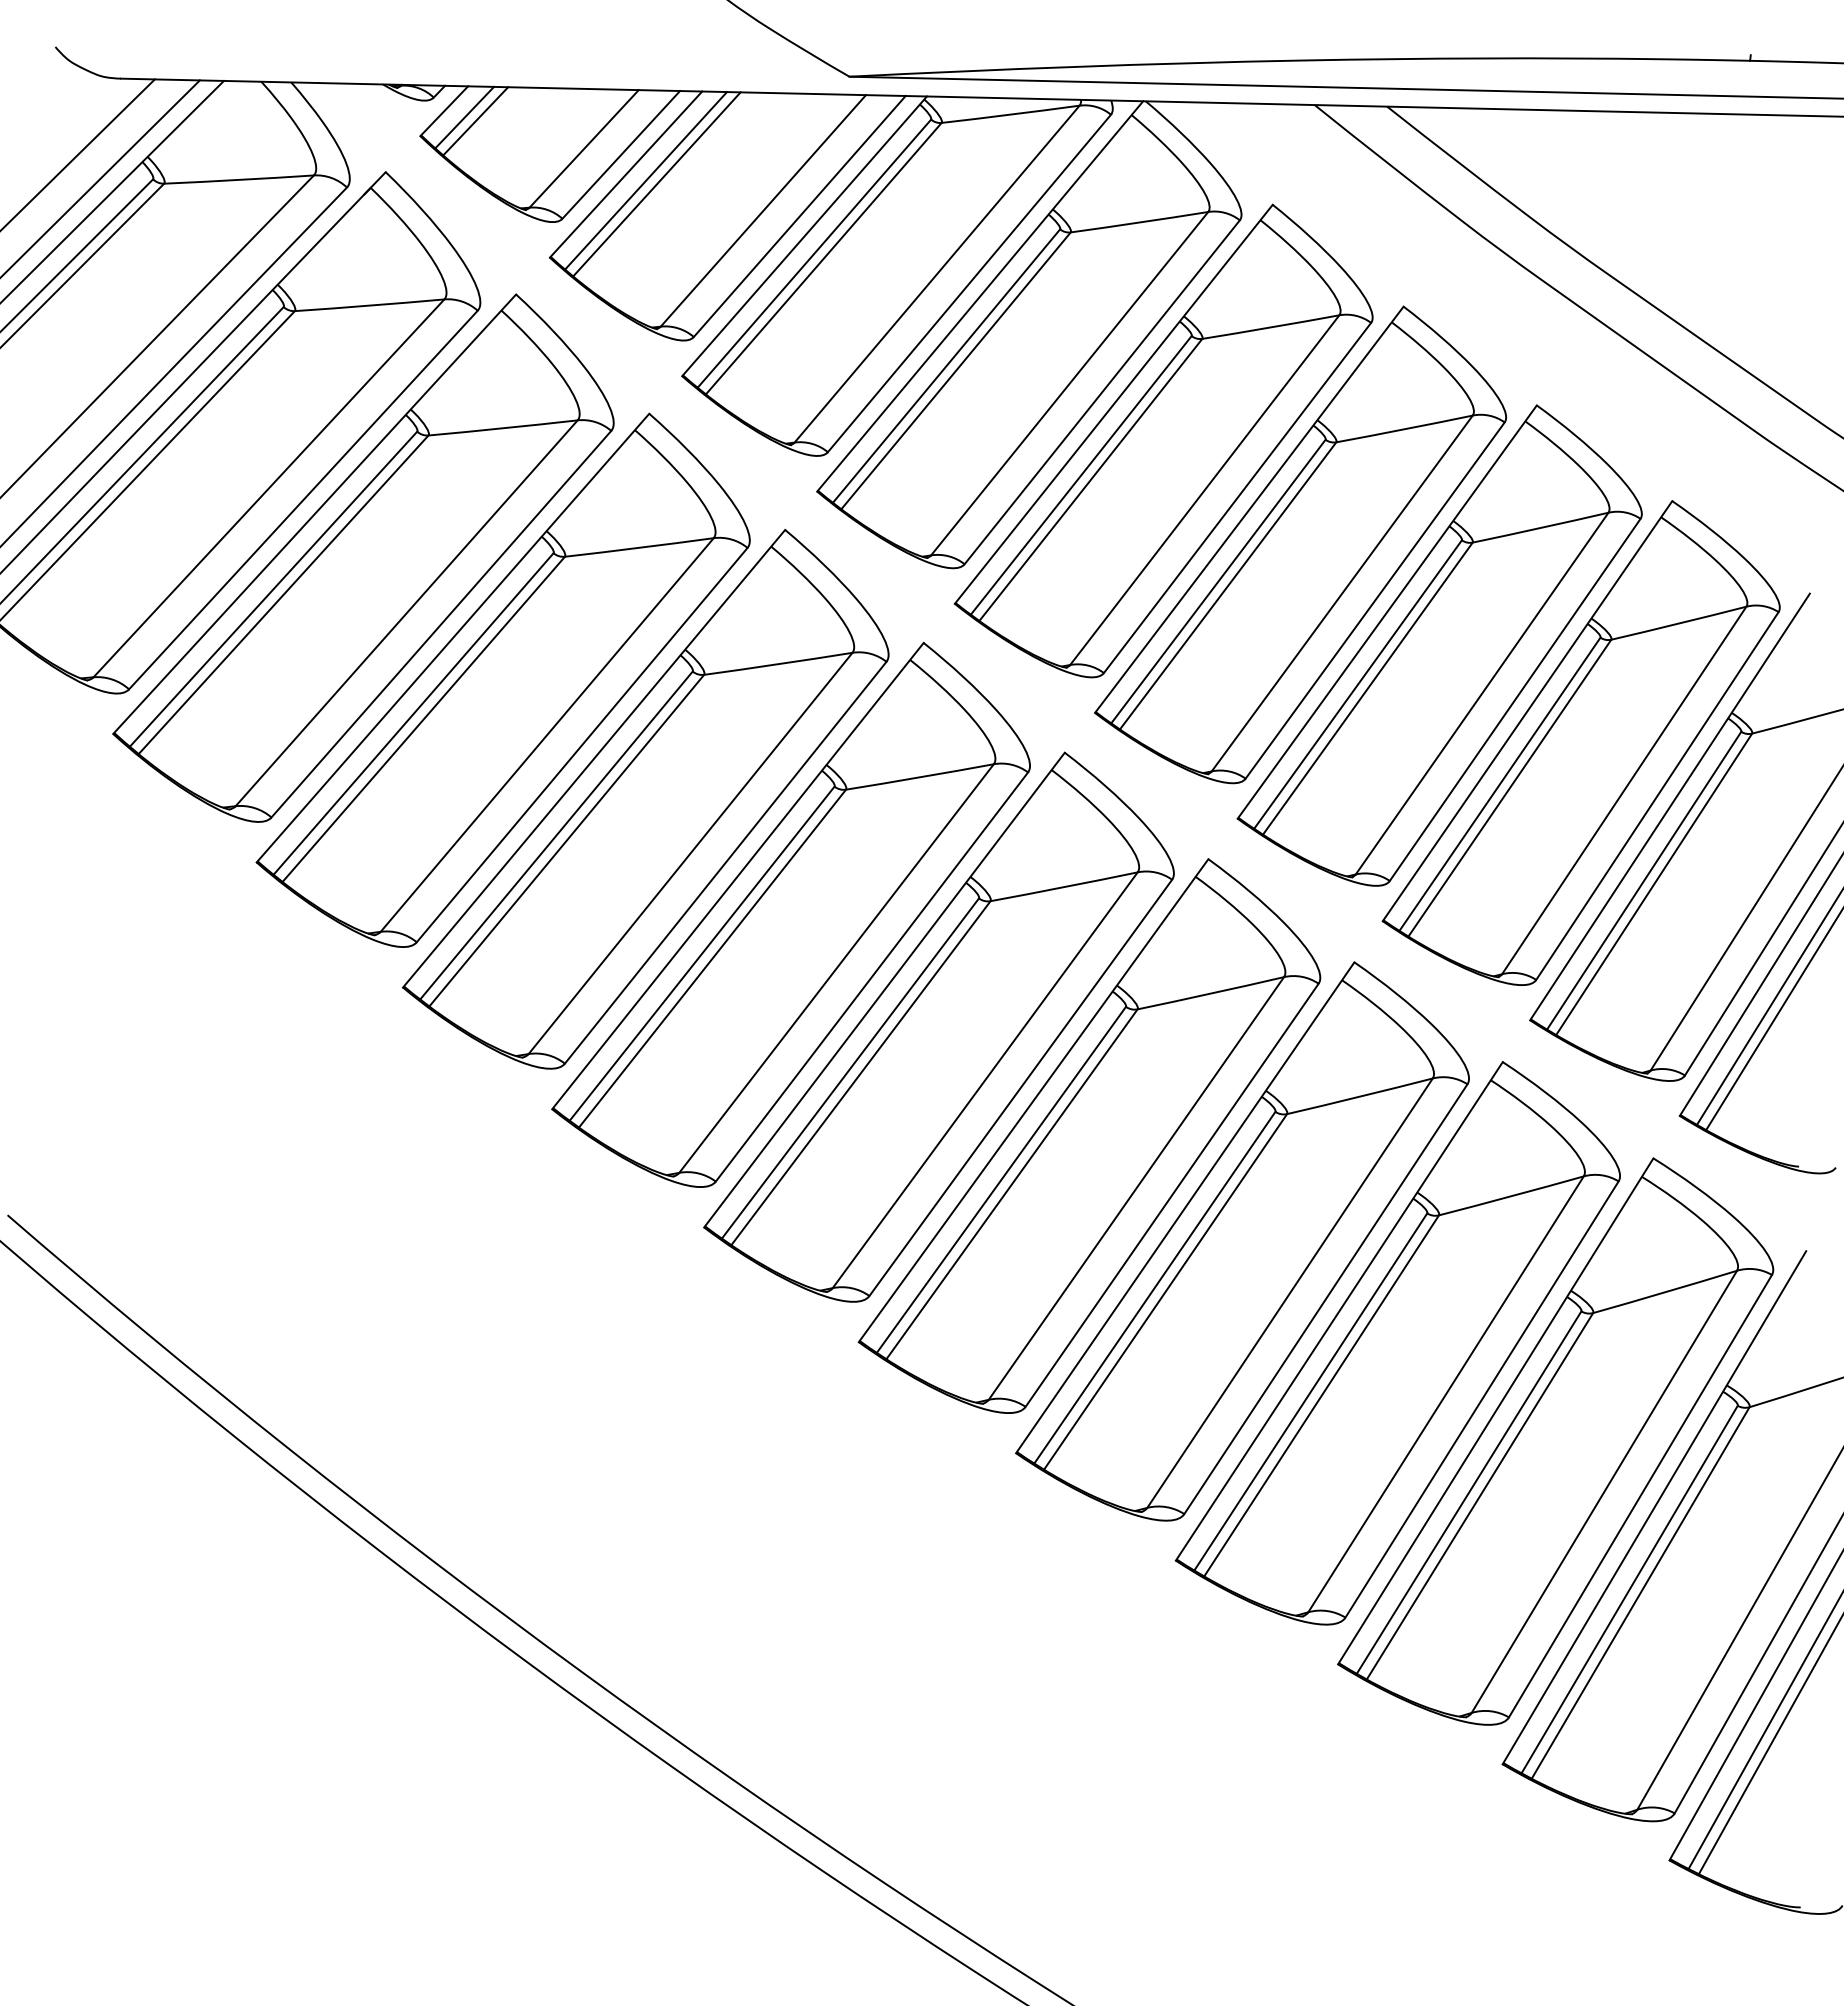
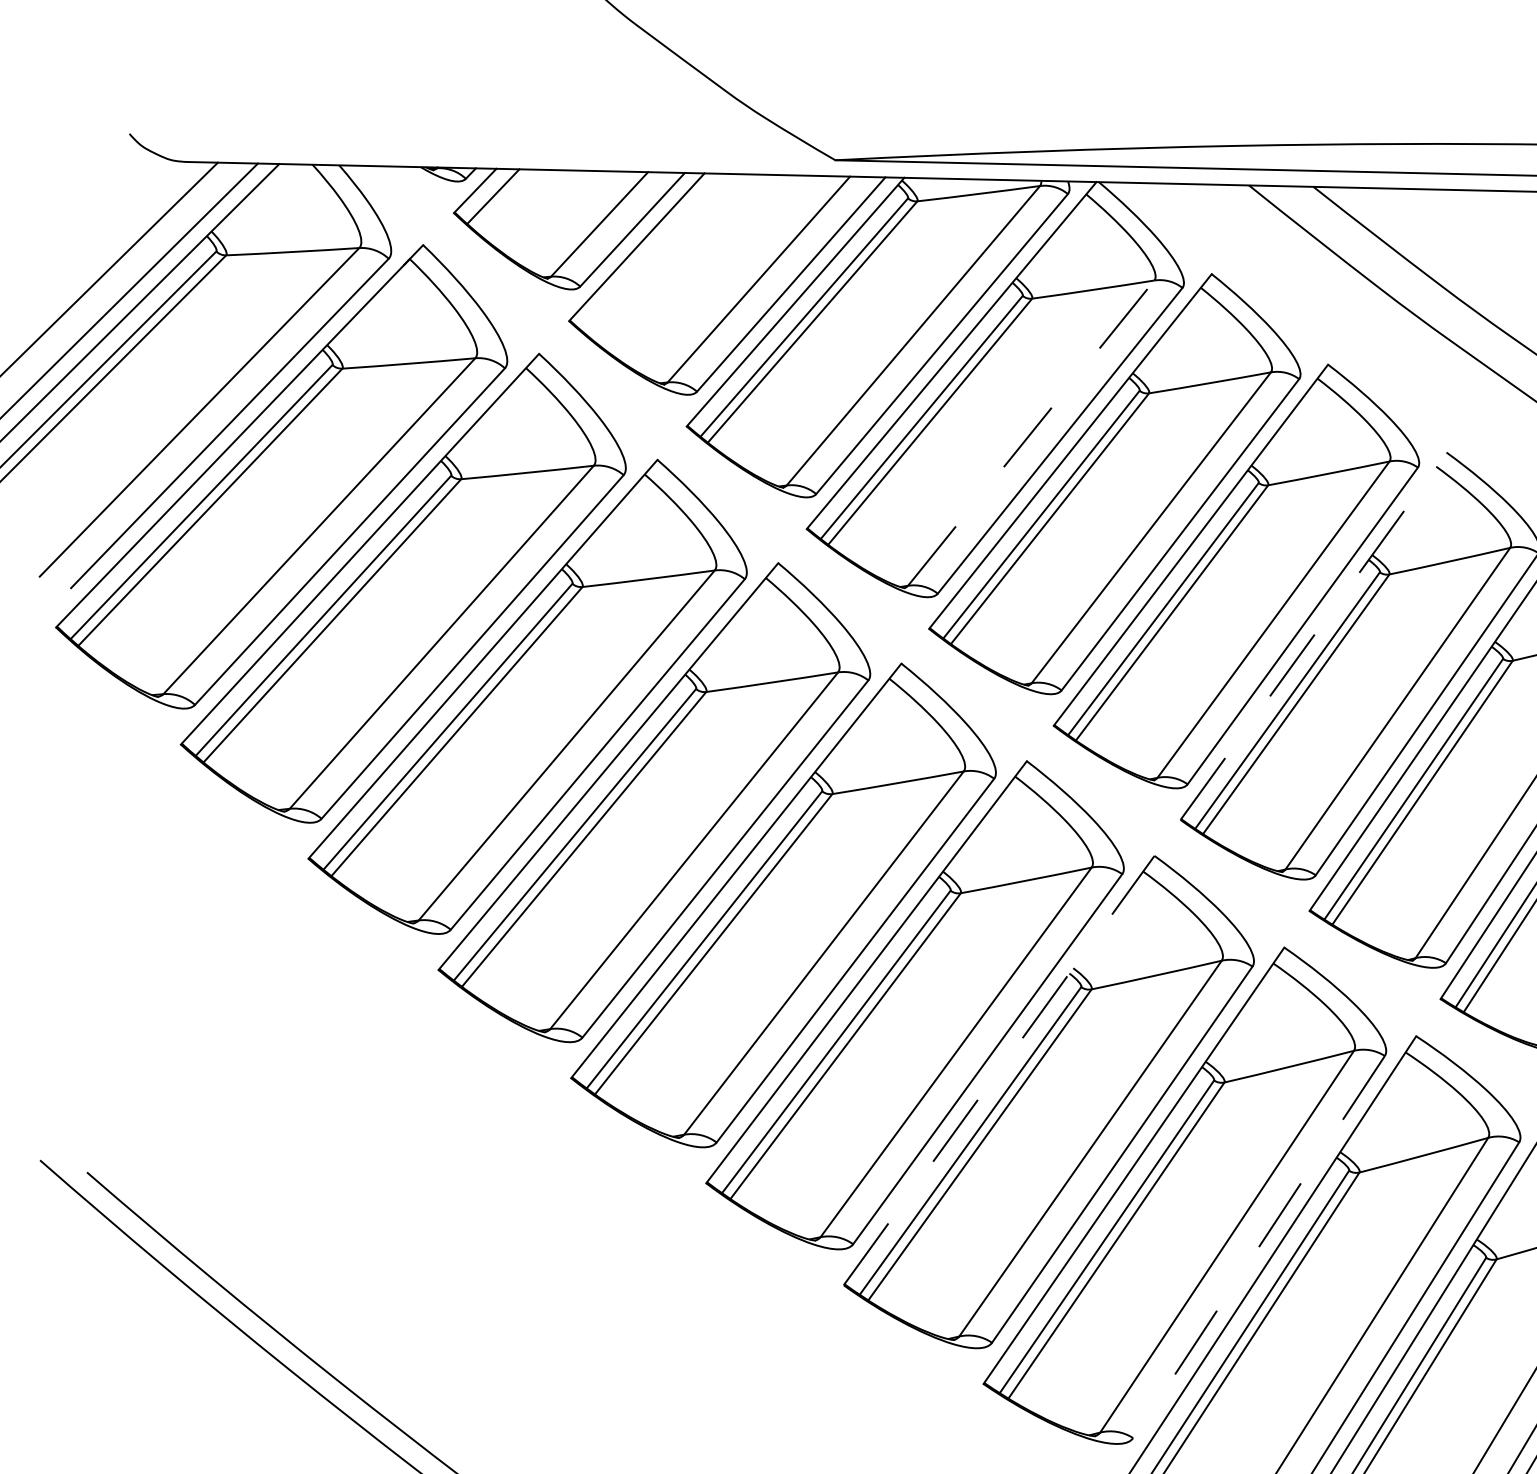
line: (475, 121) -> (502, 200), removed
line: (646, 180) -> (655, 252), removed
line: (656, 184) -> (663, 256), removed
line: (1069, 383) -> (1031, 432), solid -> dashed
line: (1387, 611) -> (1313, 635), solid -> dashed
line: (1033, 1100) -> (999, 1070), solid -> dashed
line: (1325, 1299) -> (1258, 1247), solid -> dashed

